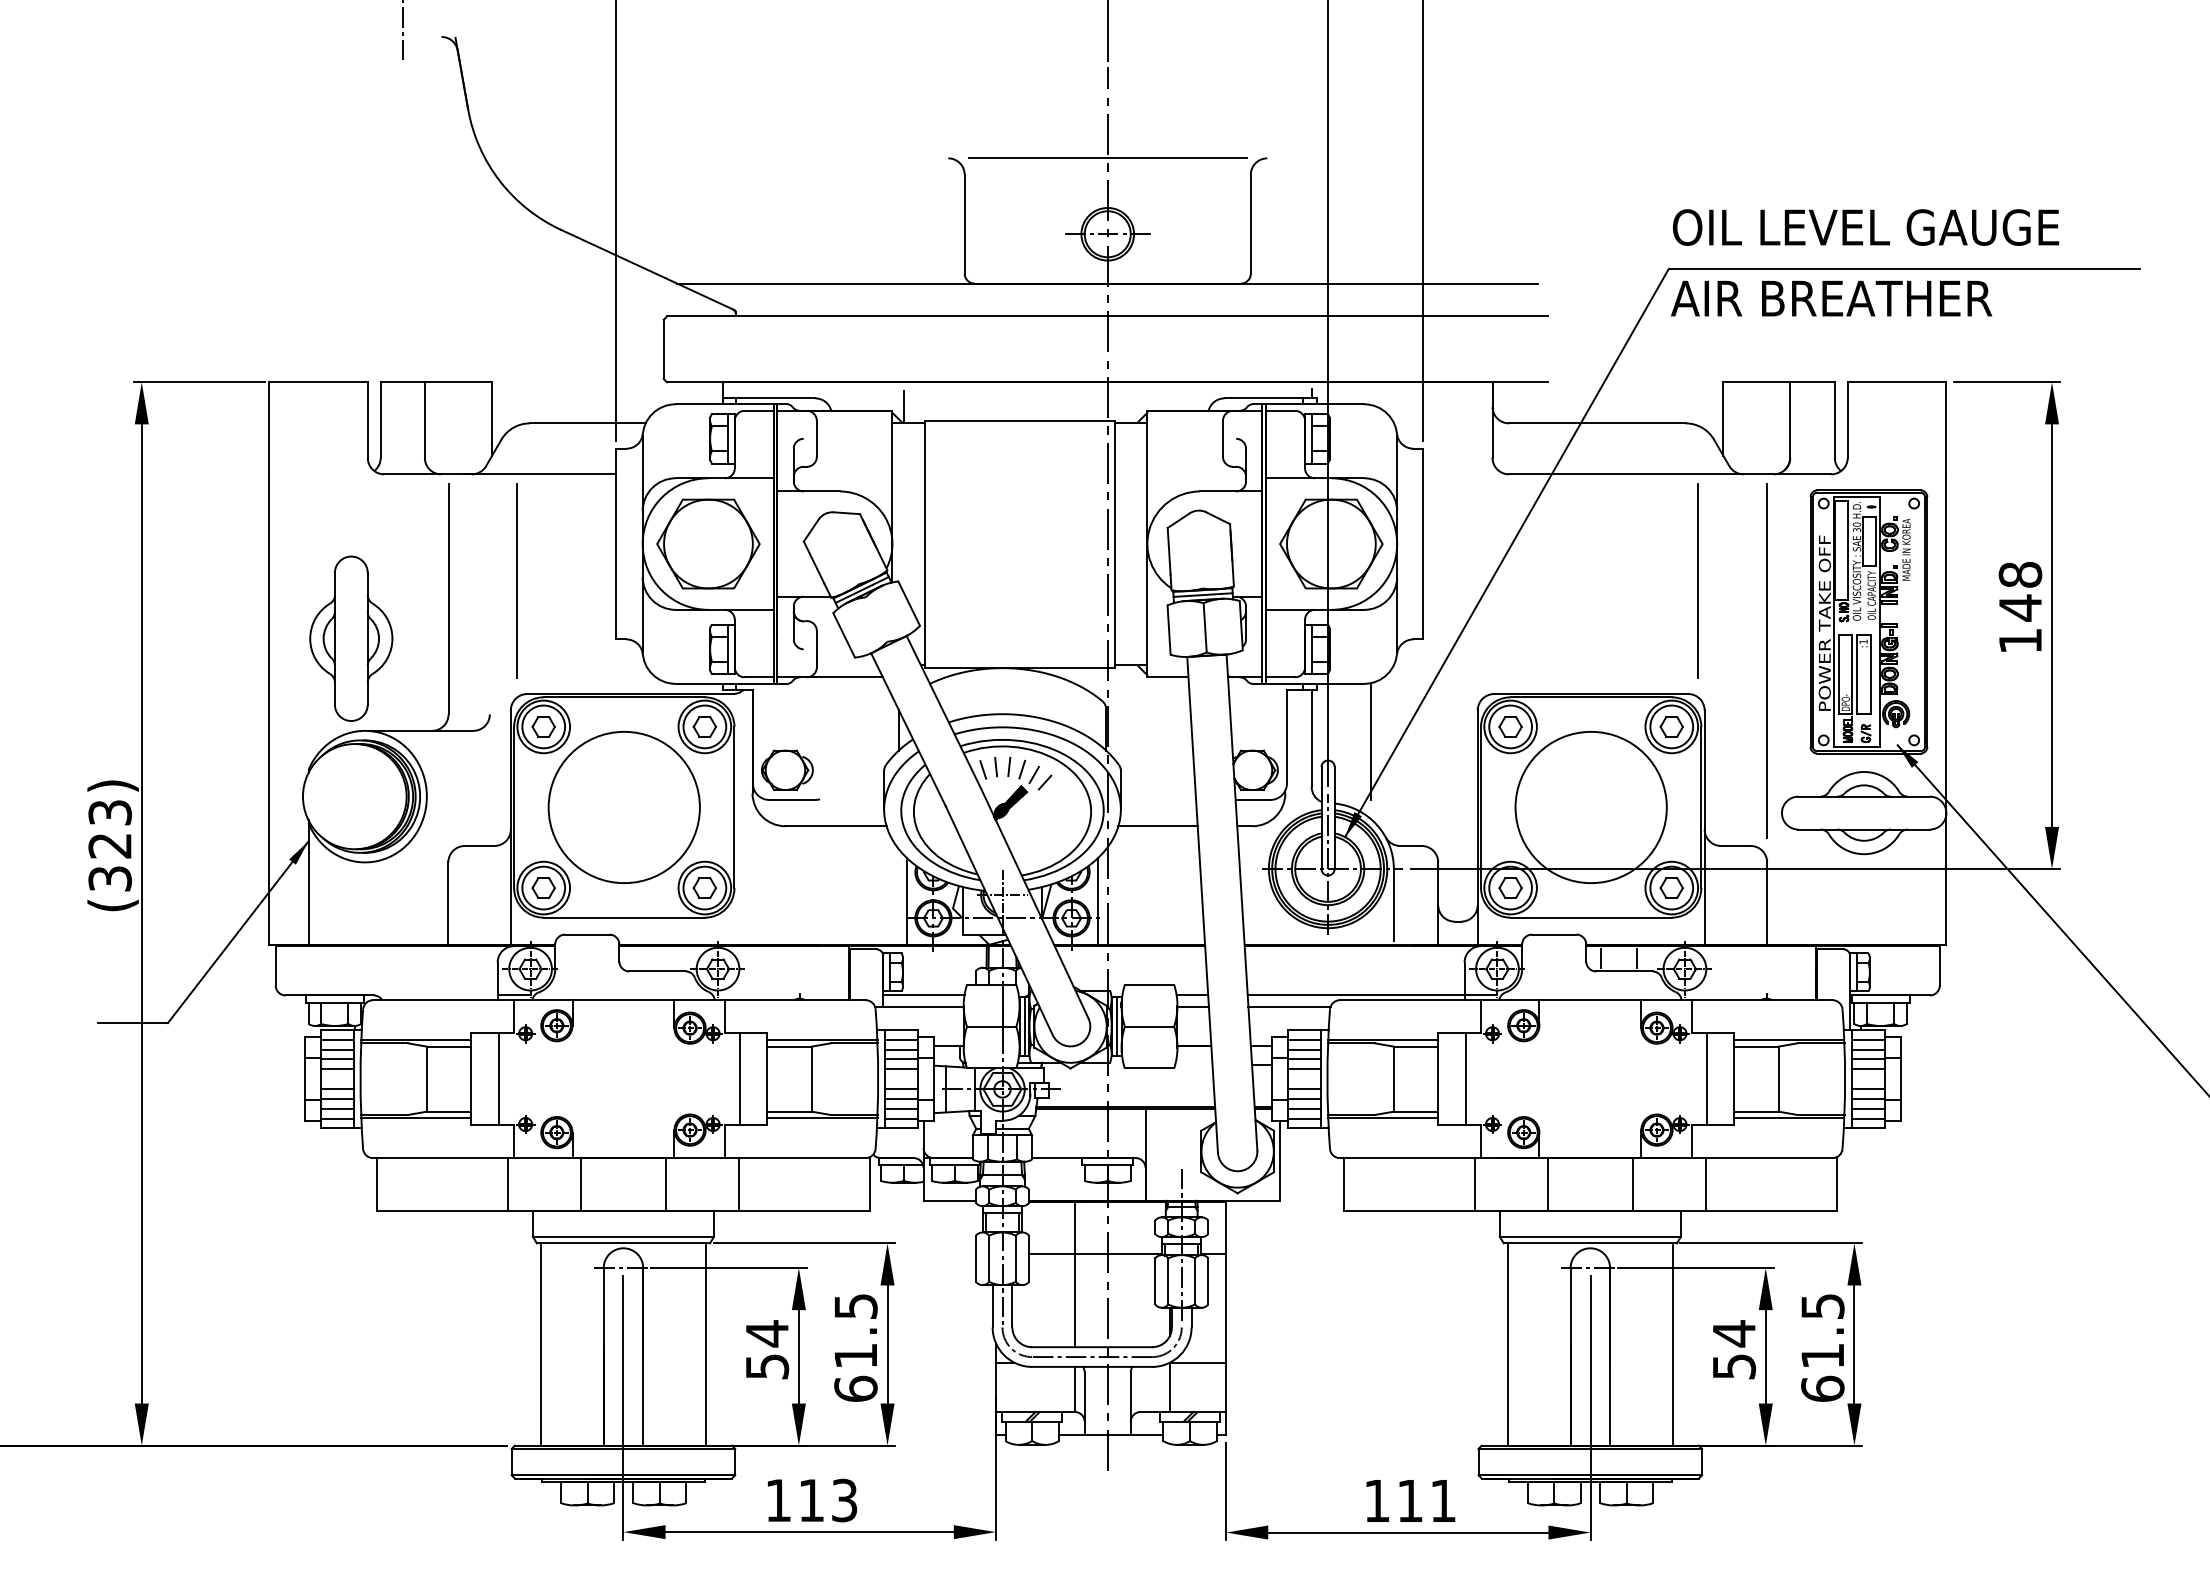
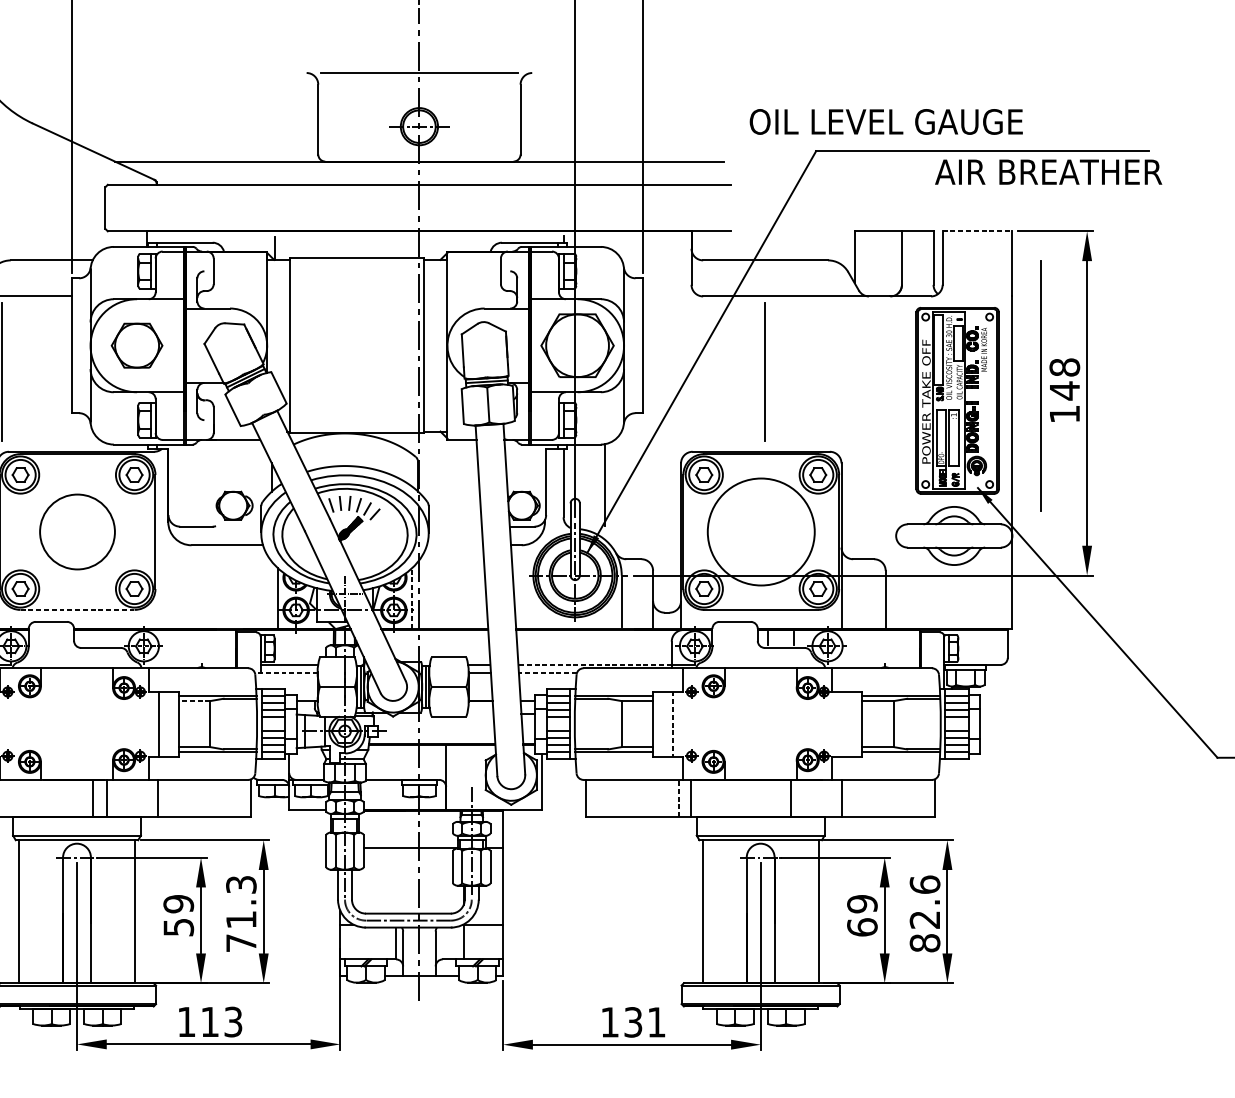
text: (1866, 227) -> (886, 121), moved
text: (1831, 298) -> (1048, 172), moved
line: (1897, 382) -> (977, 231), solid -> dashed
part: (708, 543) -> (137, 345), size x0.7
line: (1697, 580) -> (764, 371), moved
line: (1766, 660) -> (1040, 385), moved
part: (787, 770) -> (234, 505), moved
circle: (623, 807) -> (77, 532), size x0.7
line: (1157, 826) -> (454, 545), removed
line: (1097, 900) -> (412, 597), solid -> dashed
line: (624, 917) -> (77, 609), solid -> dashed
line: (1355, 995) -> (594, 664), solid -> dashed
line: (918, 1006) -> (285, 672), solid -> dashed
line: (1288, 1006) -> (547, 672), solid -> dashed
line: (789, 1046) -> (194, 701), solid -> dashed
line: (1465, 1079) -> (672, 724), solid -> dashed
line: (1706, 1079) -> (842, 724), removed
line: (1475, 1183) -> (679, 797), solid -> dashed
line: (581, 1184) -> (93, 798), moved
line: (1548, 1184) -> (690, 798), moved
line: (1075, 1274) -> (396, 862), removed
text: (767, 1333) -> (178, 903), 54 -> 59
text: (855, 1347) -> (241, 913), 61.5 -> 71.3
text: (1822, 1347) -> (924, 913), 61.5 -> 82.6
text: (1733, 1349) -> (861, 915), 54 -> 69
text: (1409, 1500) -> (632, 1022), 111 -> 131

